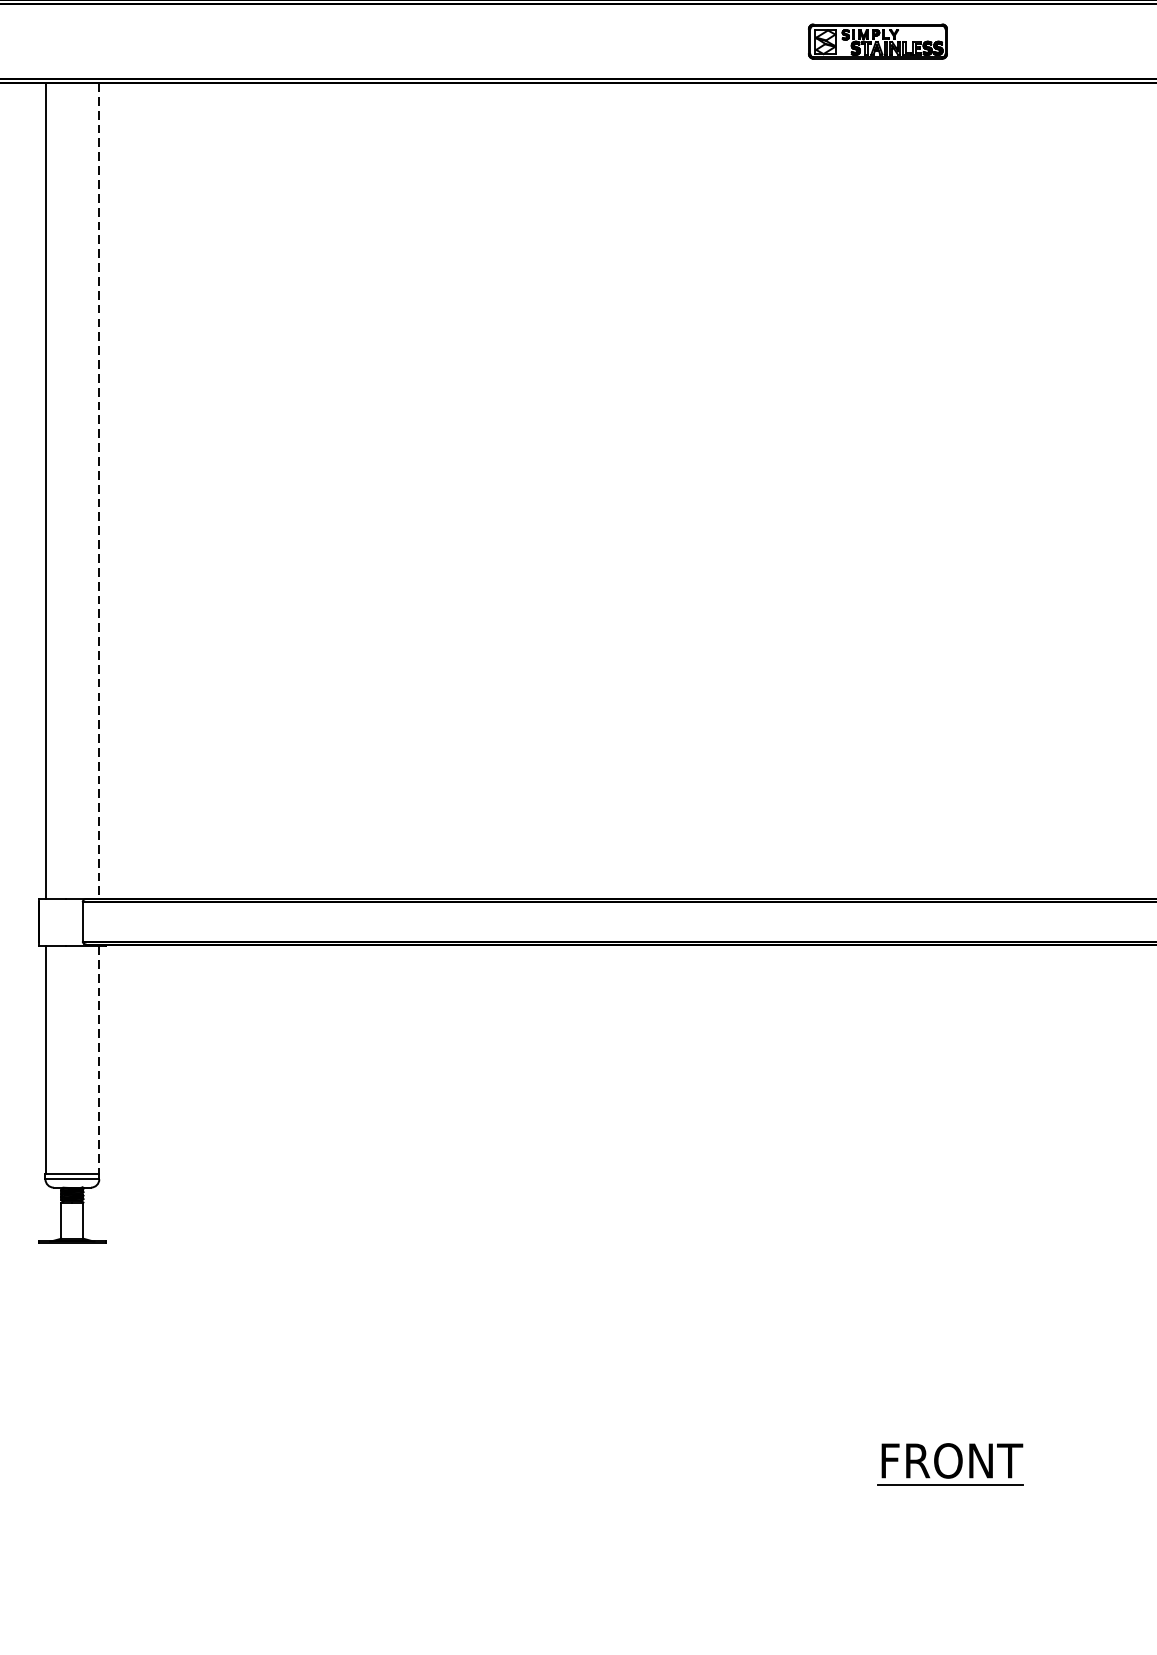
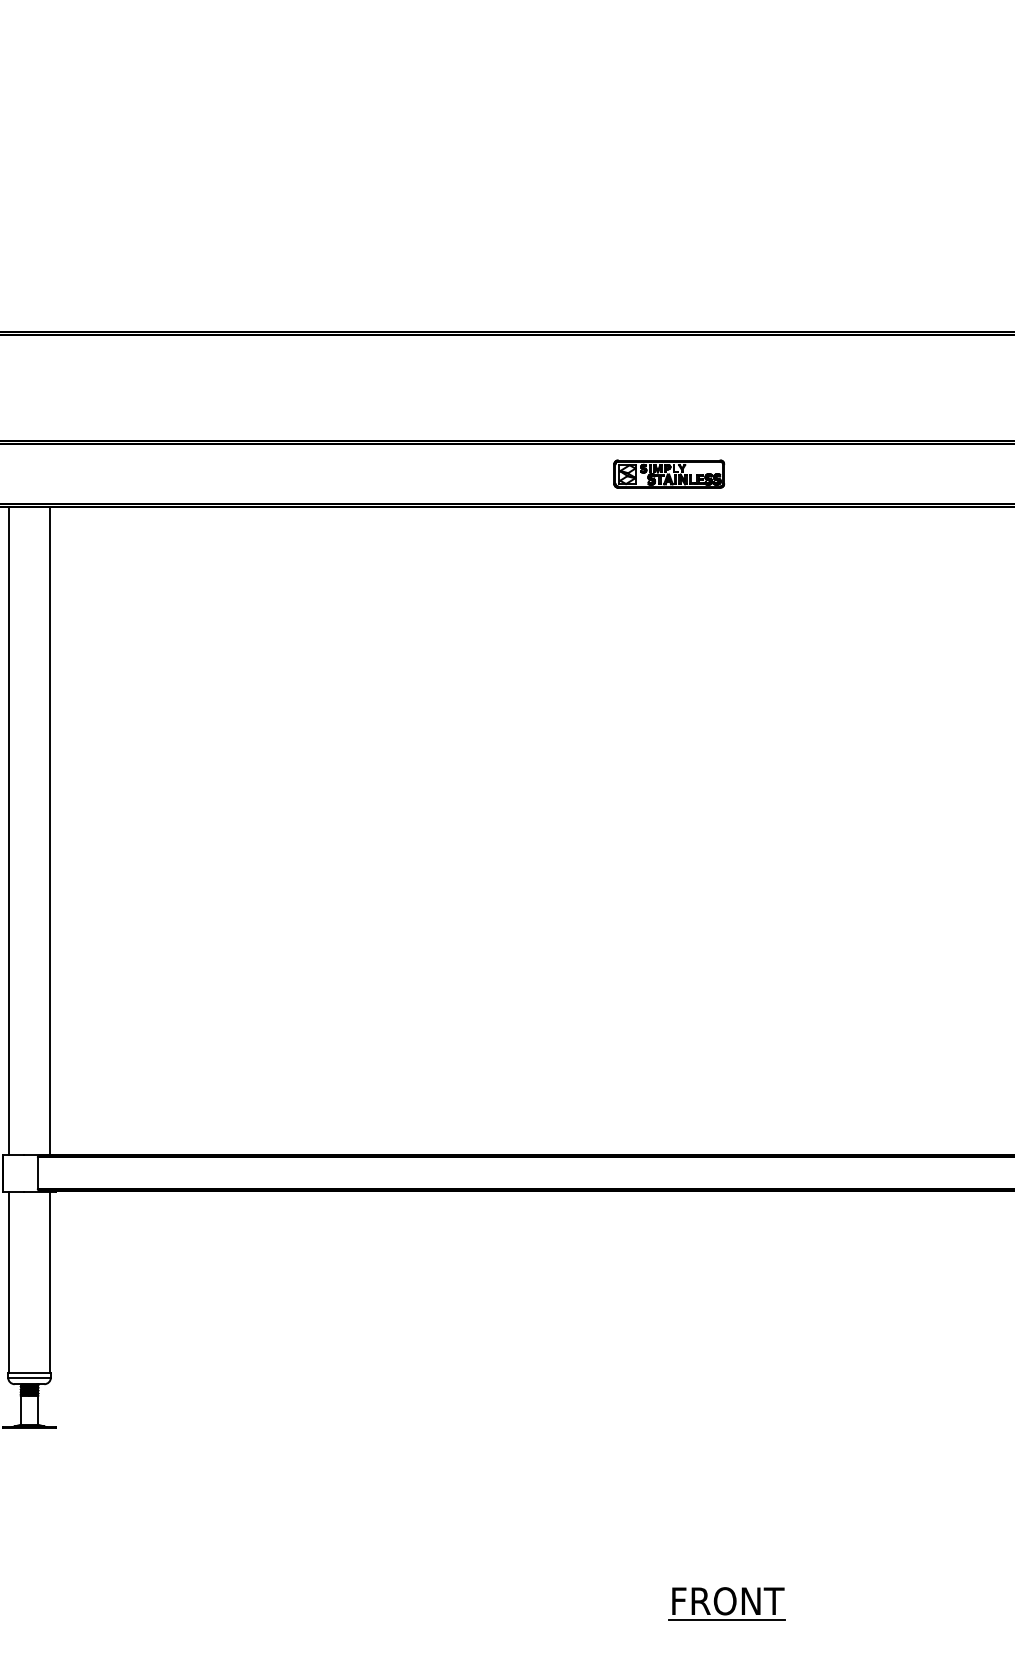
line: (98, 491) -> (50, 831), dashed -> solid
line: (98, 1060) -> (50, 1283), dashed -> solid

